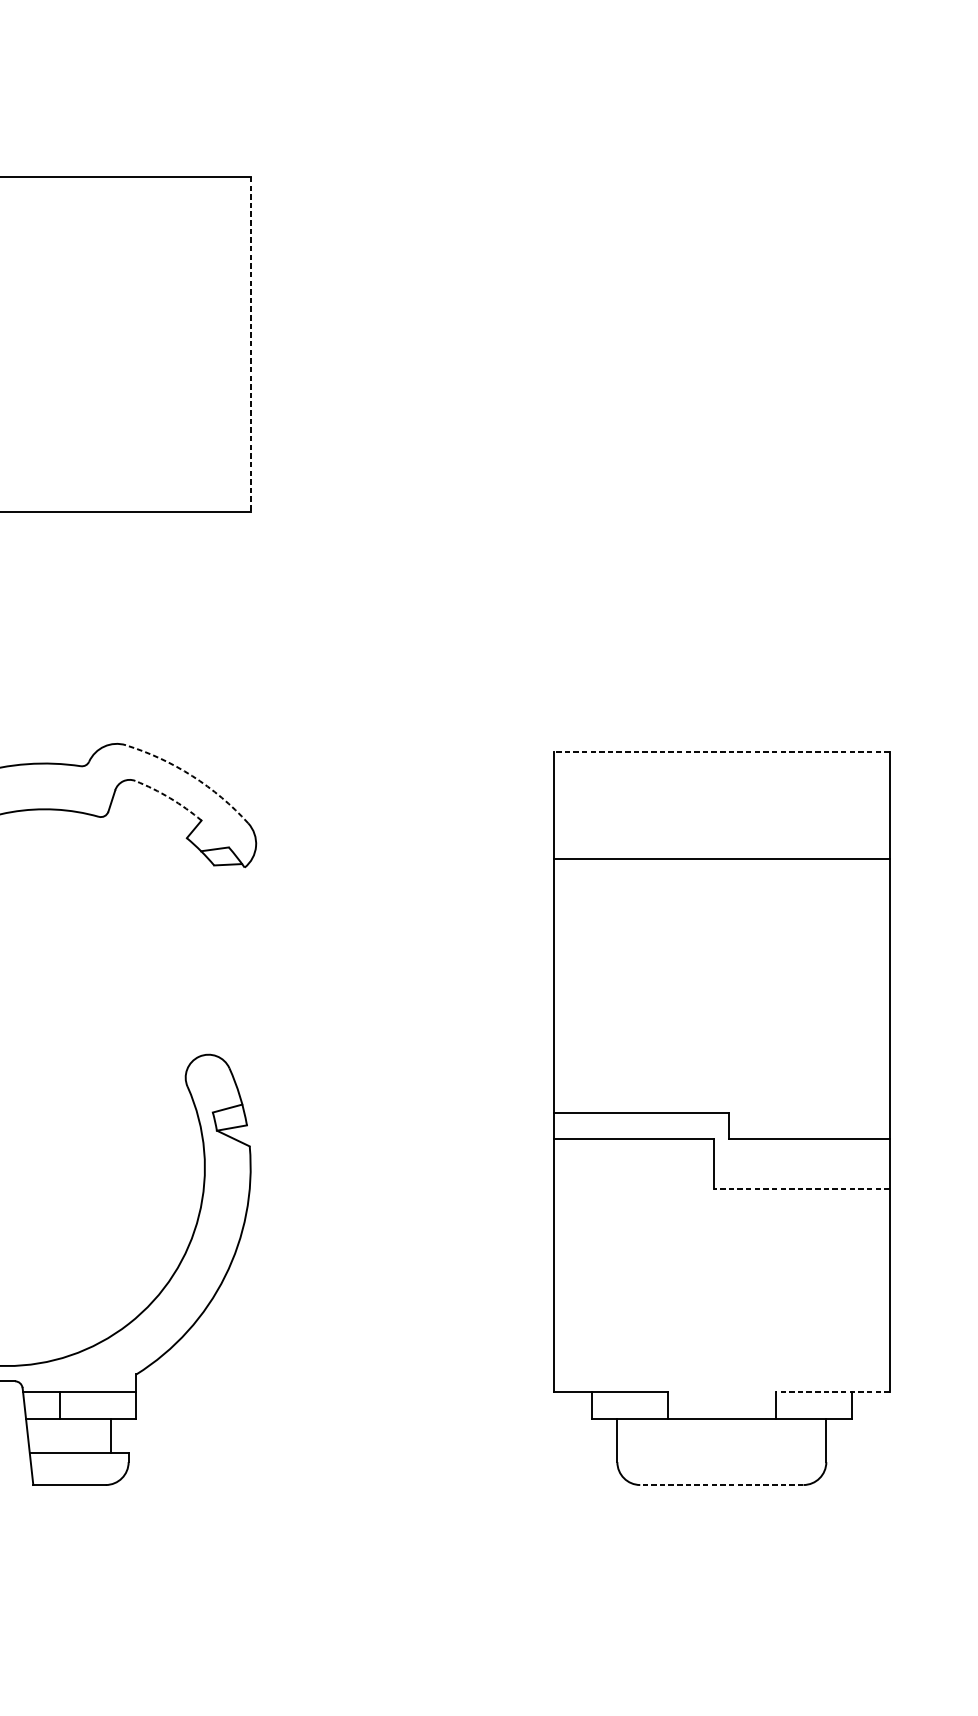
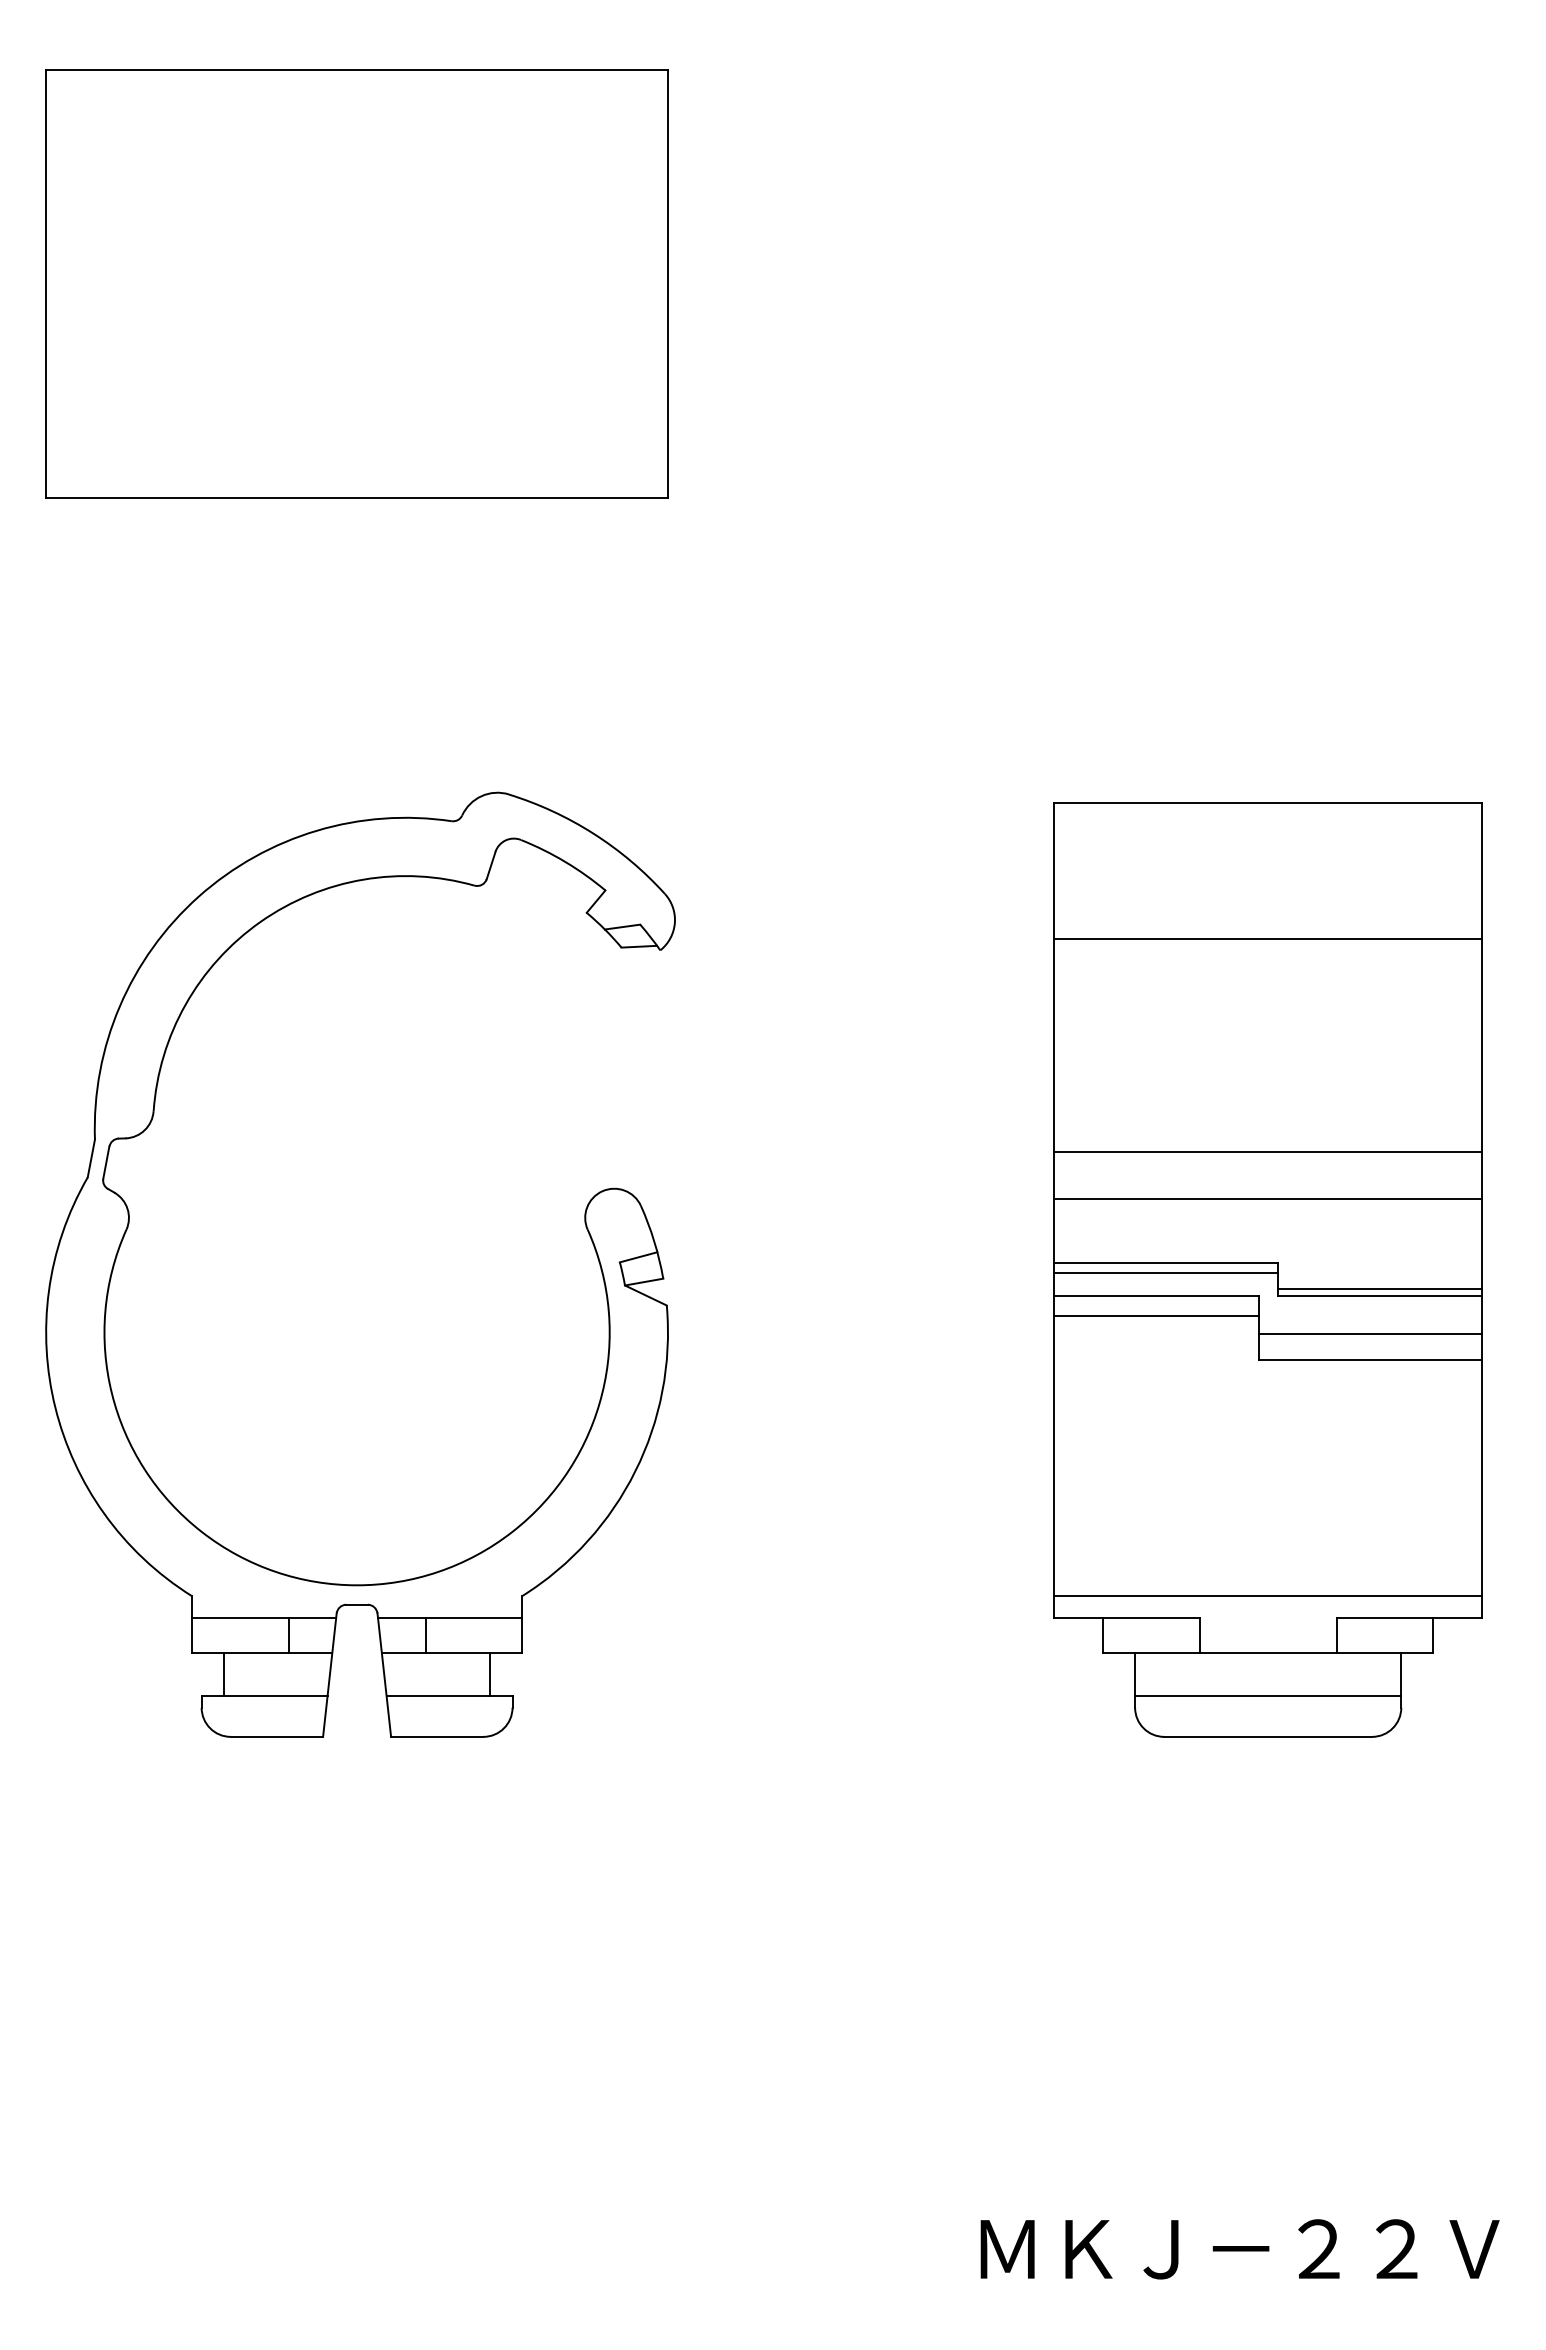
line: (250, 344) -> (667, 284), dashed -> solid
line: (722, 752) -> (1268, 803), dashed -> solid
arc: (192, 775) -> (593, 833), dashed -> solid
arc: (170, 797) -> (565, 861), dashed -> solid
line: (721, 1025) -> (1267, 1151), added
line: (721, 1063) -> (1267, 1199), added
line: (641, 1120) -> (1165, 1272), added
line: (809, 1133) -> (1379, 1289), added
line: (634, 1155) -> (1156, 1316), added
line: (801, 1168) -> (1369, 1333), added
line: (802, 1188) -> (1370, 1359), dashed -> solid
line: (721, 1374) -> (1267, 1596), added
line: (832, 1392) -> (1409, 1618), dashed -> solid
line: (722, 1453) -> (1268, 1696), added
line: (722, 1484) -> (1268, 1736), dashed -> solid

